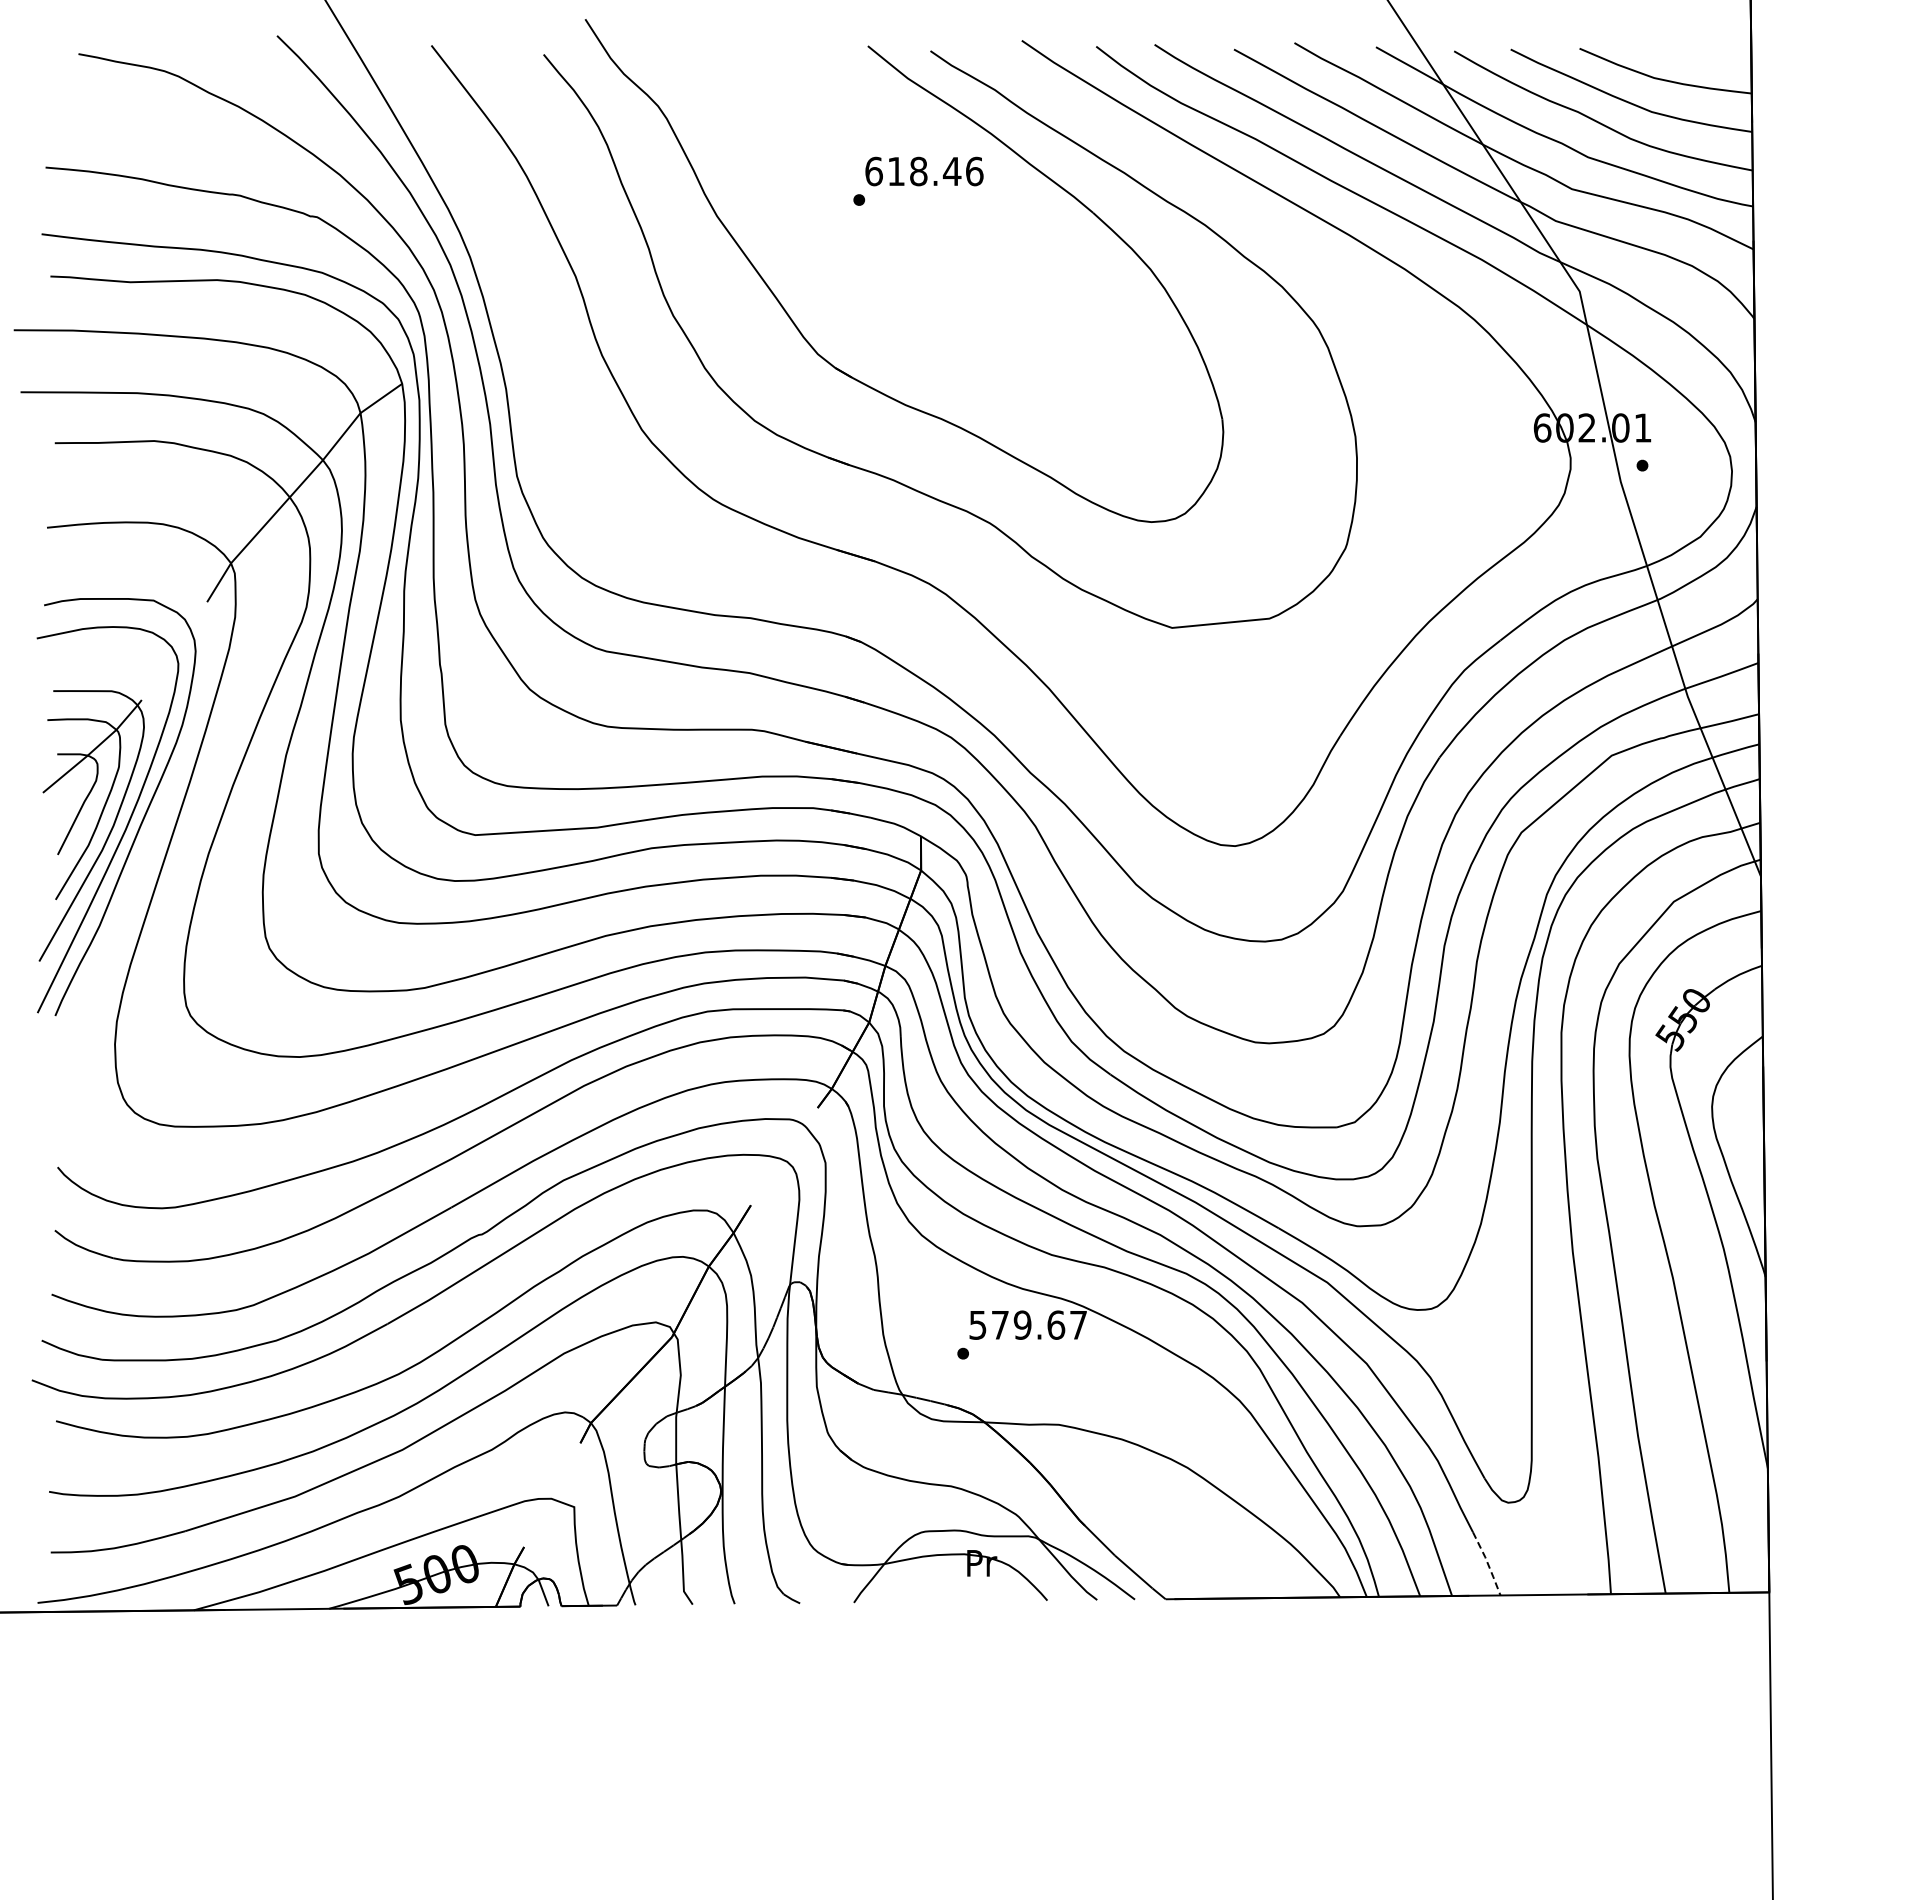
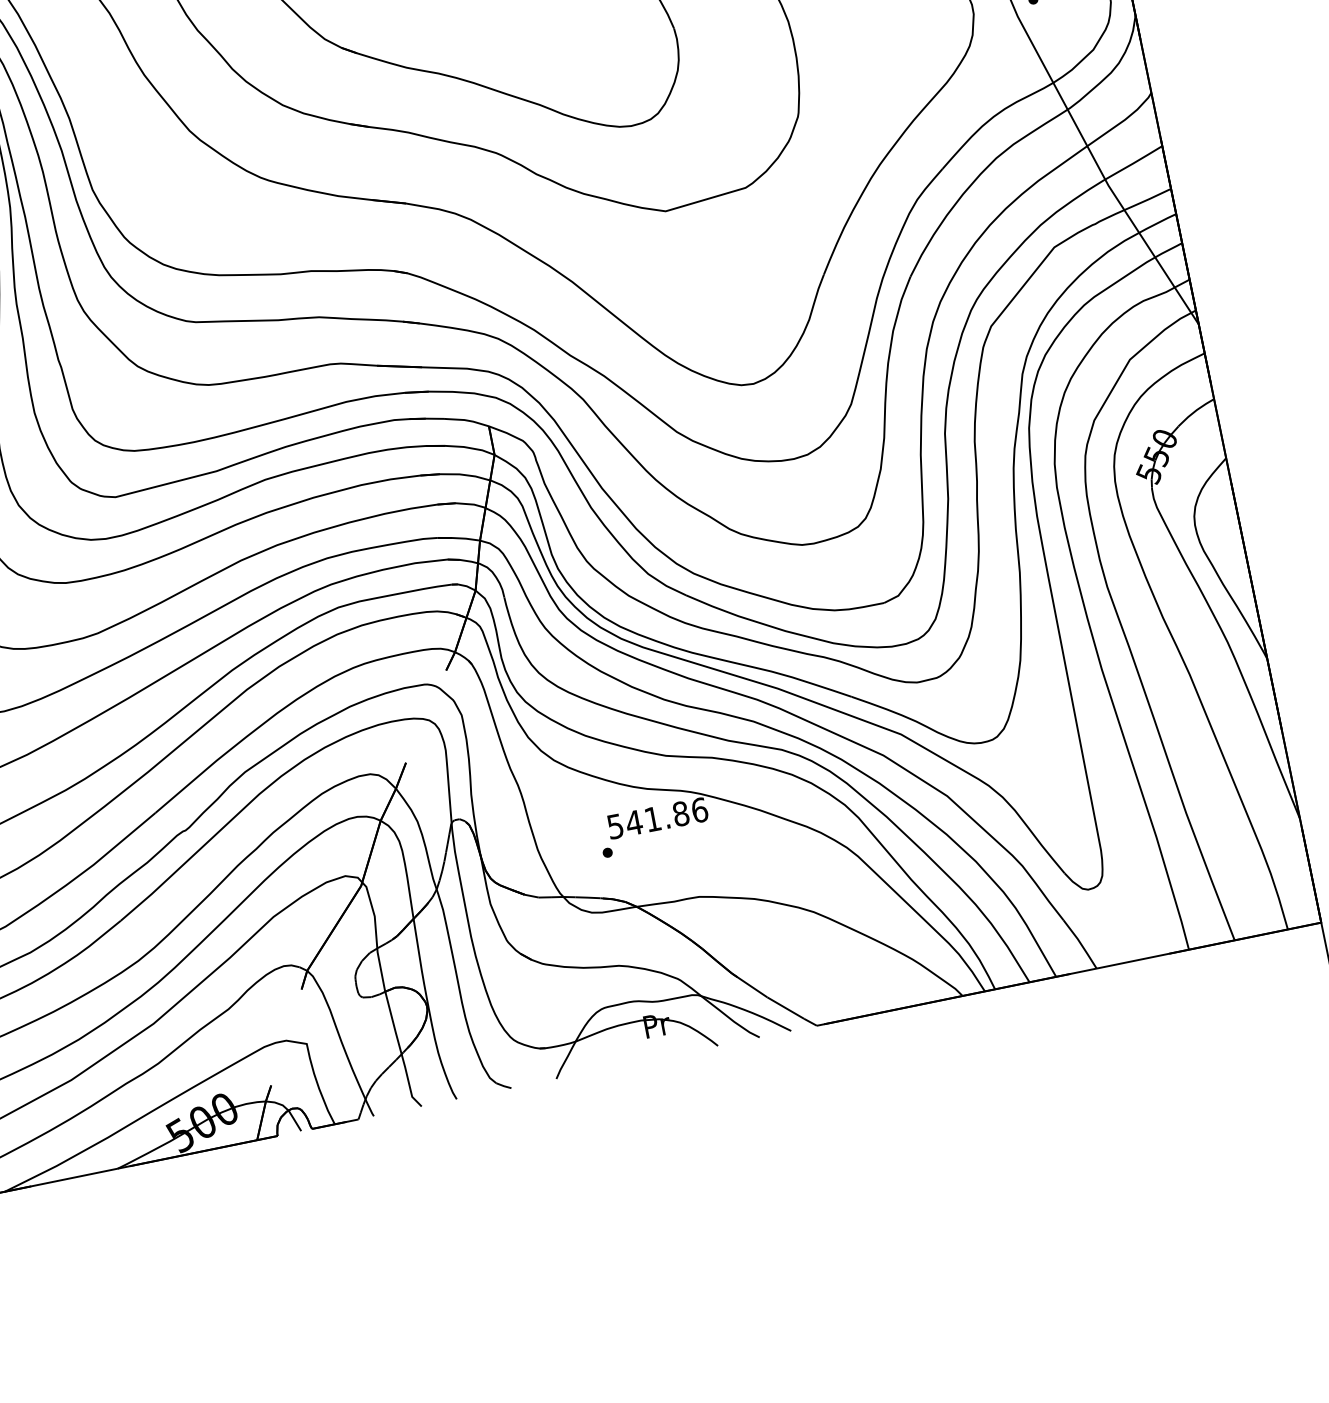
text: (1039, 1324) -> (666, 816), 579.67 -> 541.86
line: (1487, 1563) -> (1080, 943), dashed -> solid

